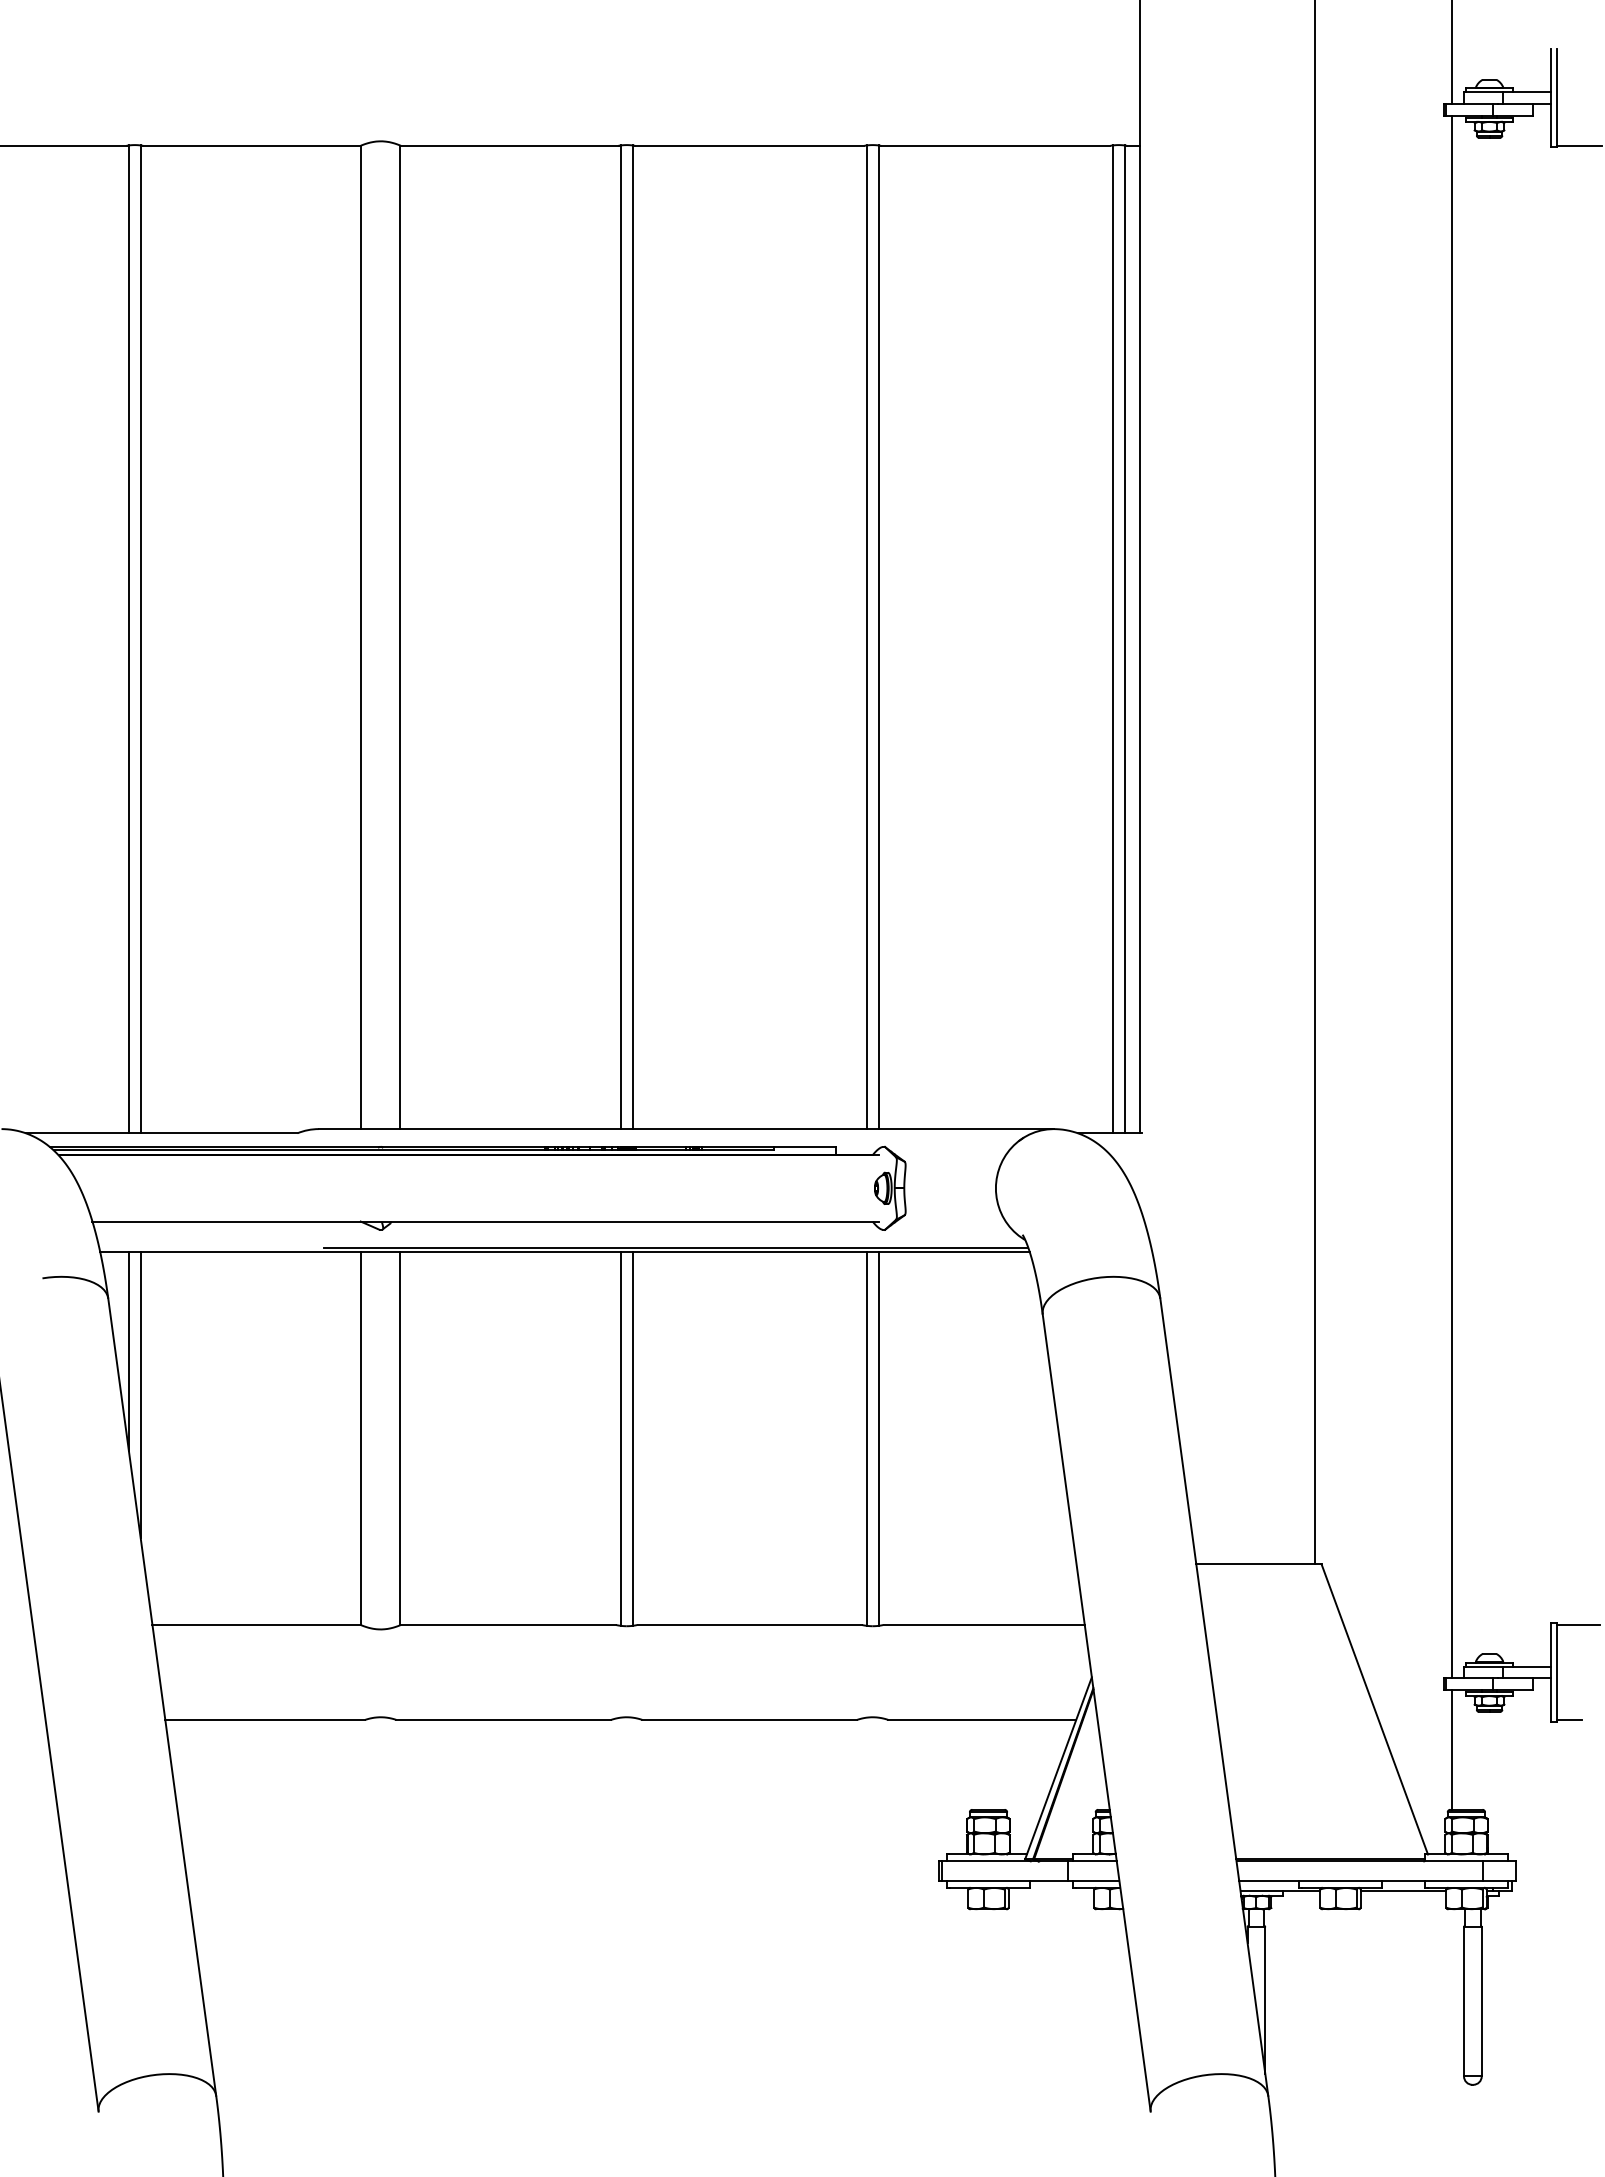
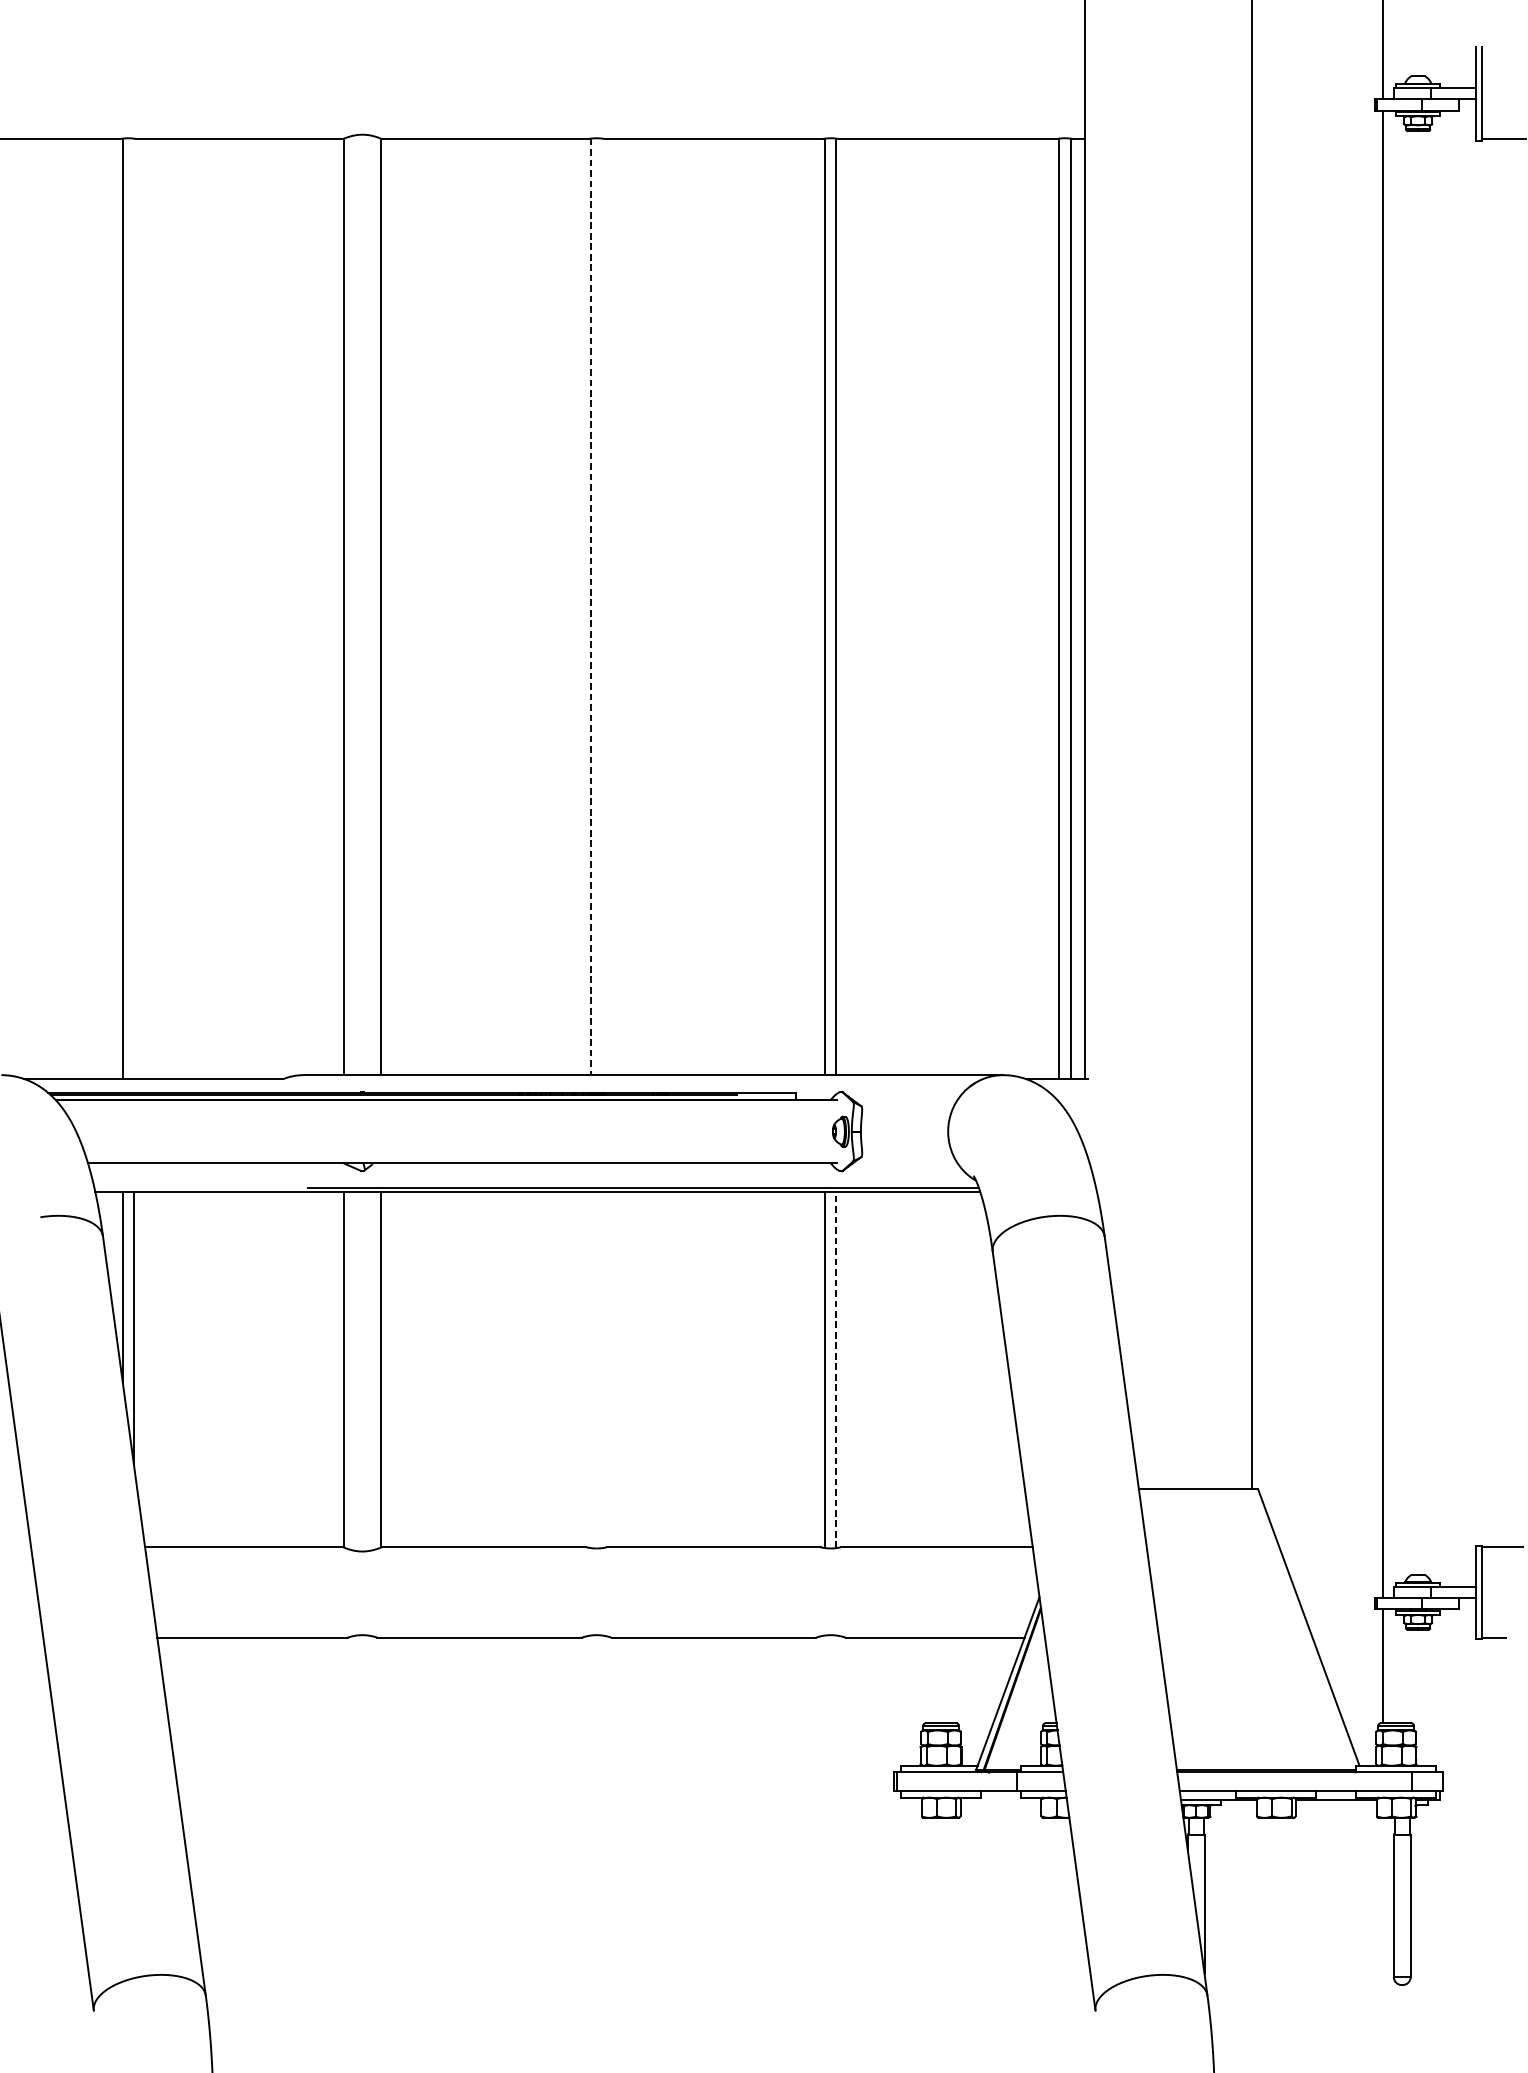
line: (620, 637) -> (590, 607), solid -> dashed
line: (632, 637) -> (602, 607), removed
line: (140, 639) -> (133, 609), removed
line: (620, 1438) -> (590, 1369), removed
line: (632, 1438) -> (602, 1369), removed
line: (878, 1438) -> (836, 1369), solid -> dashed

